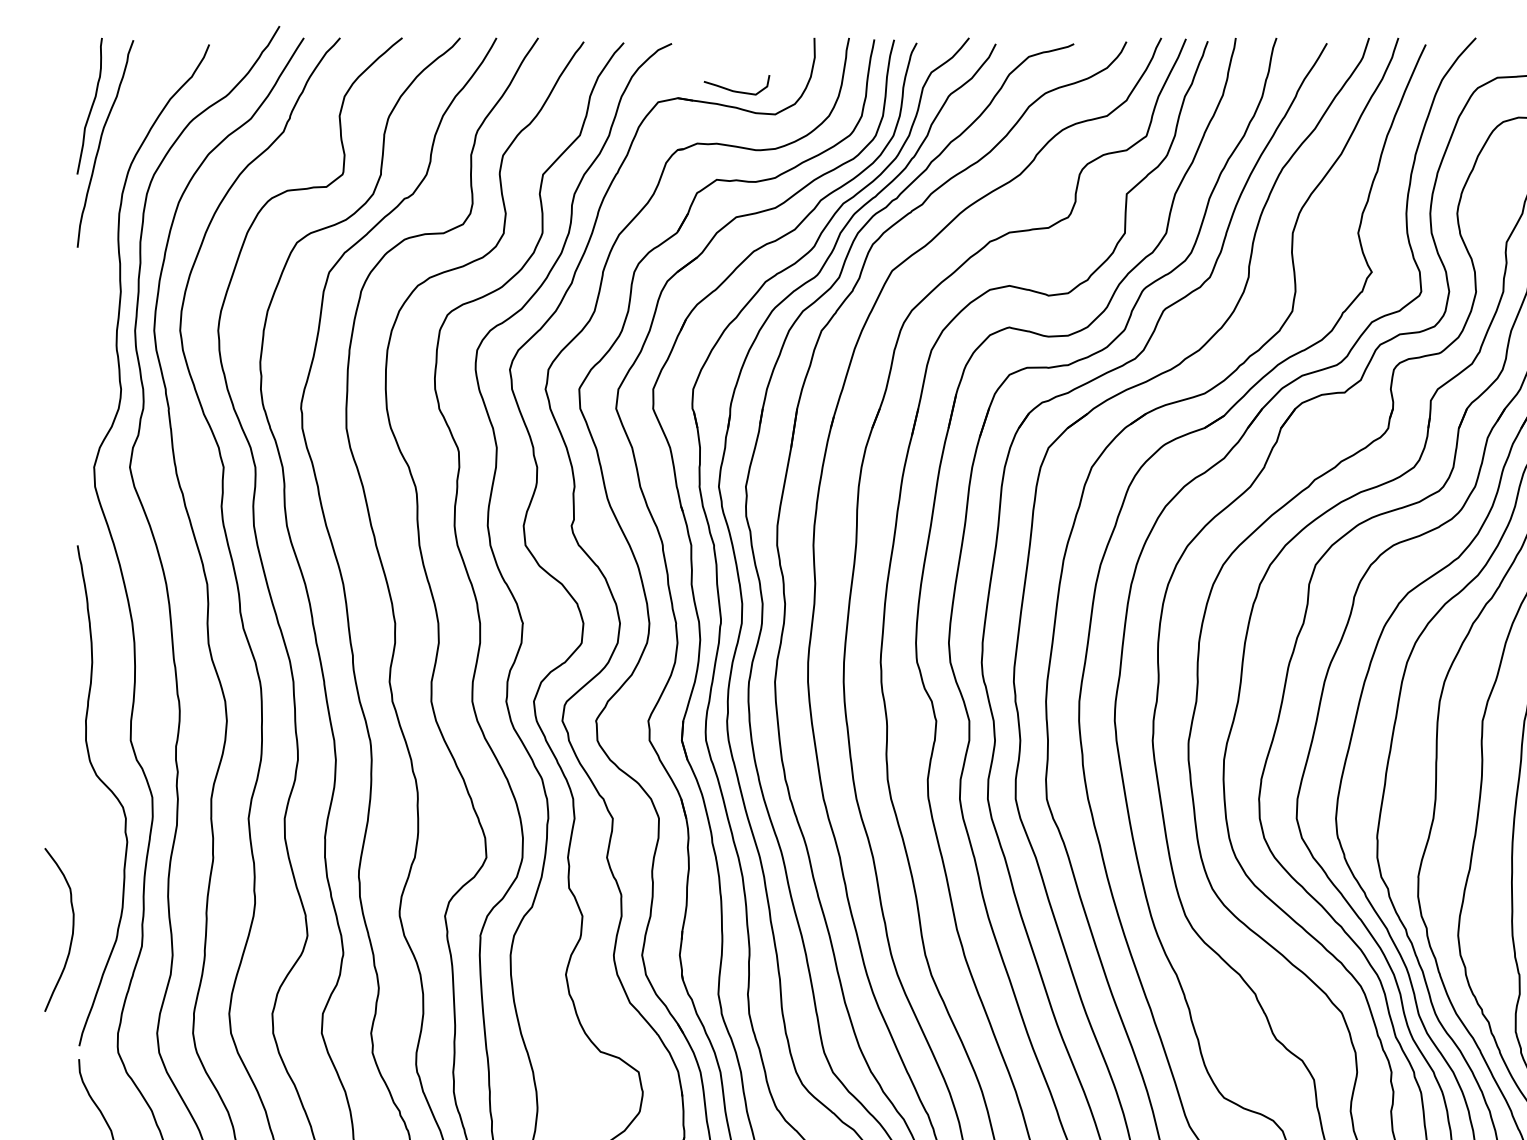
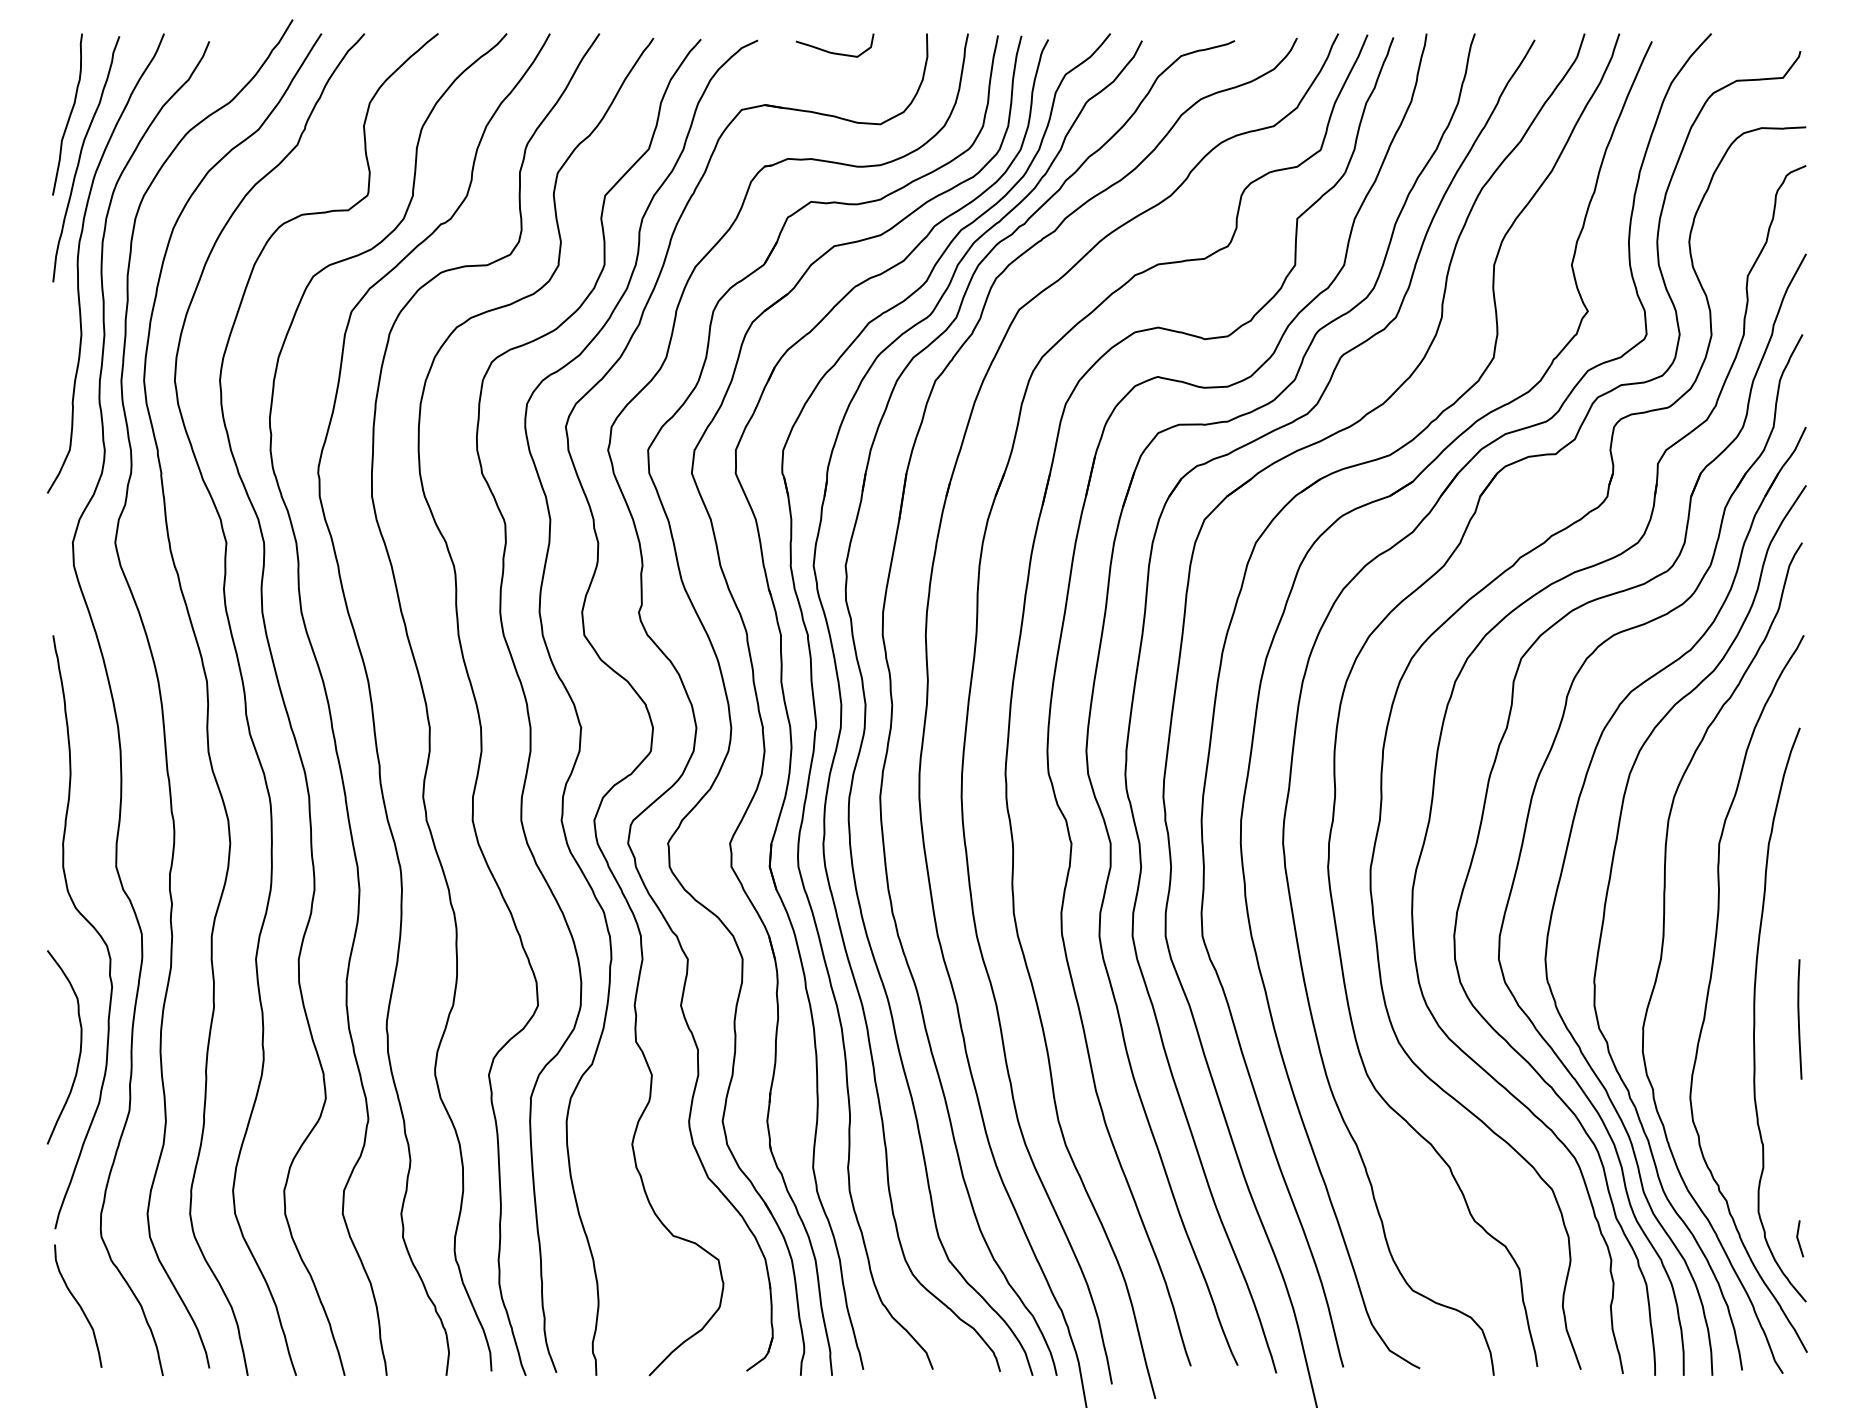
curve: (736, 90) -> (834, 52), moved
curve: (98, 231) -> (78, 263), added
curve: (71, 931) -> (79, 1049), moved

